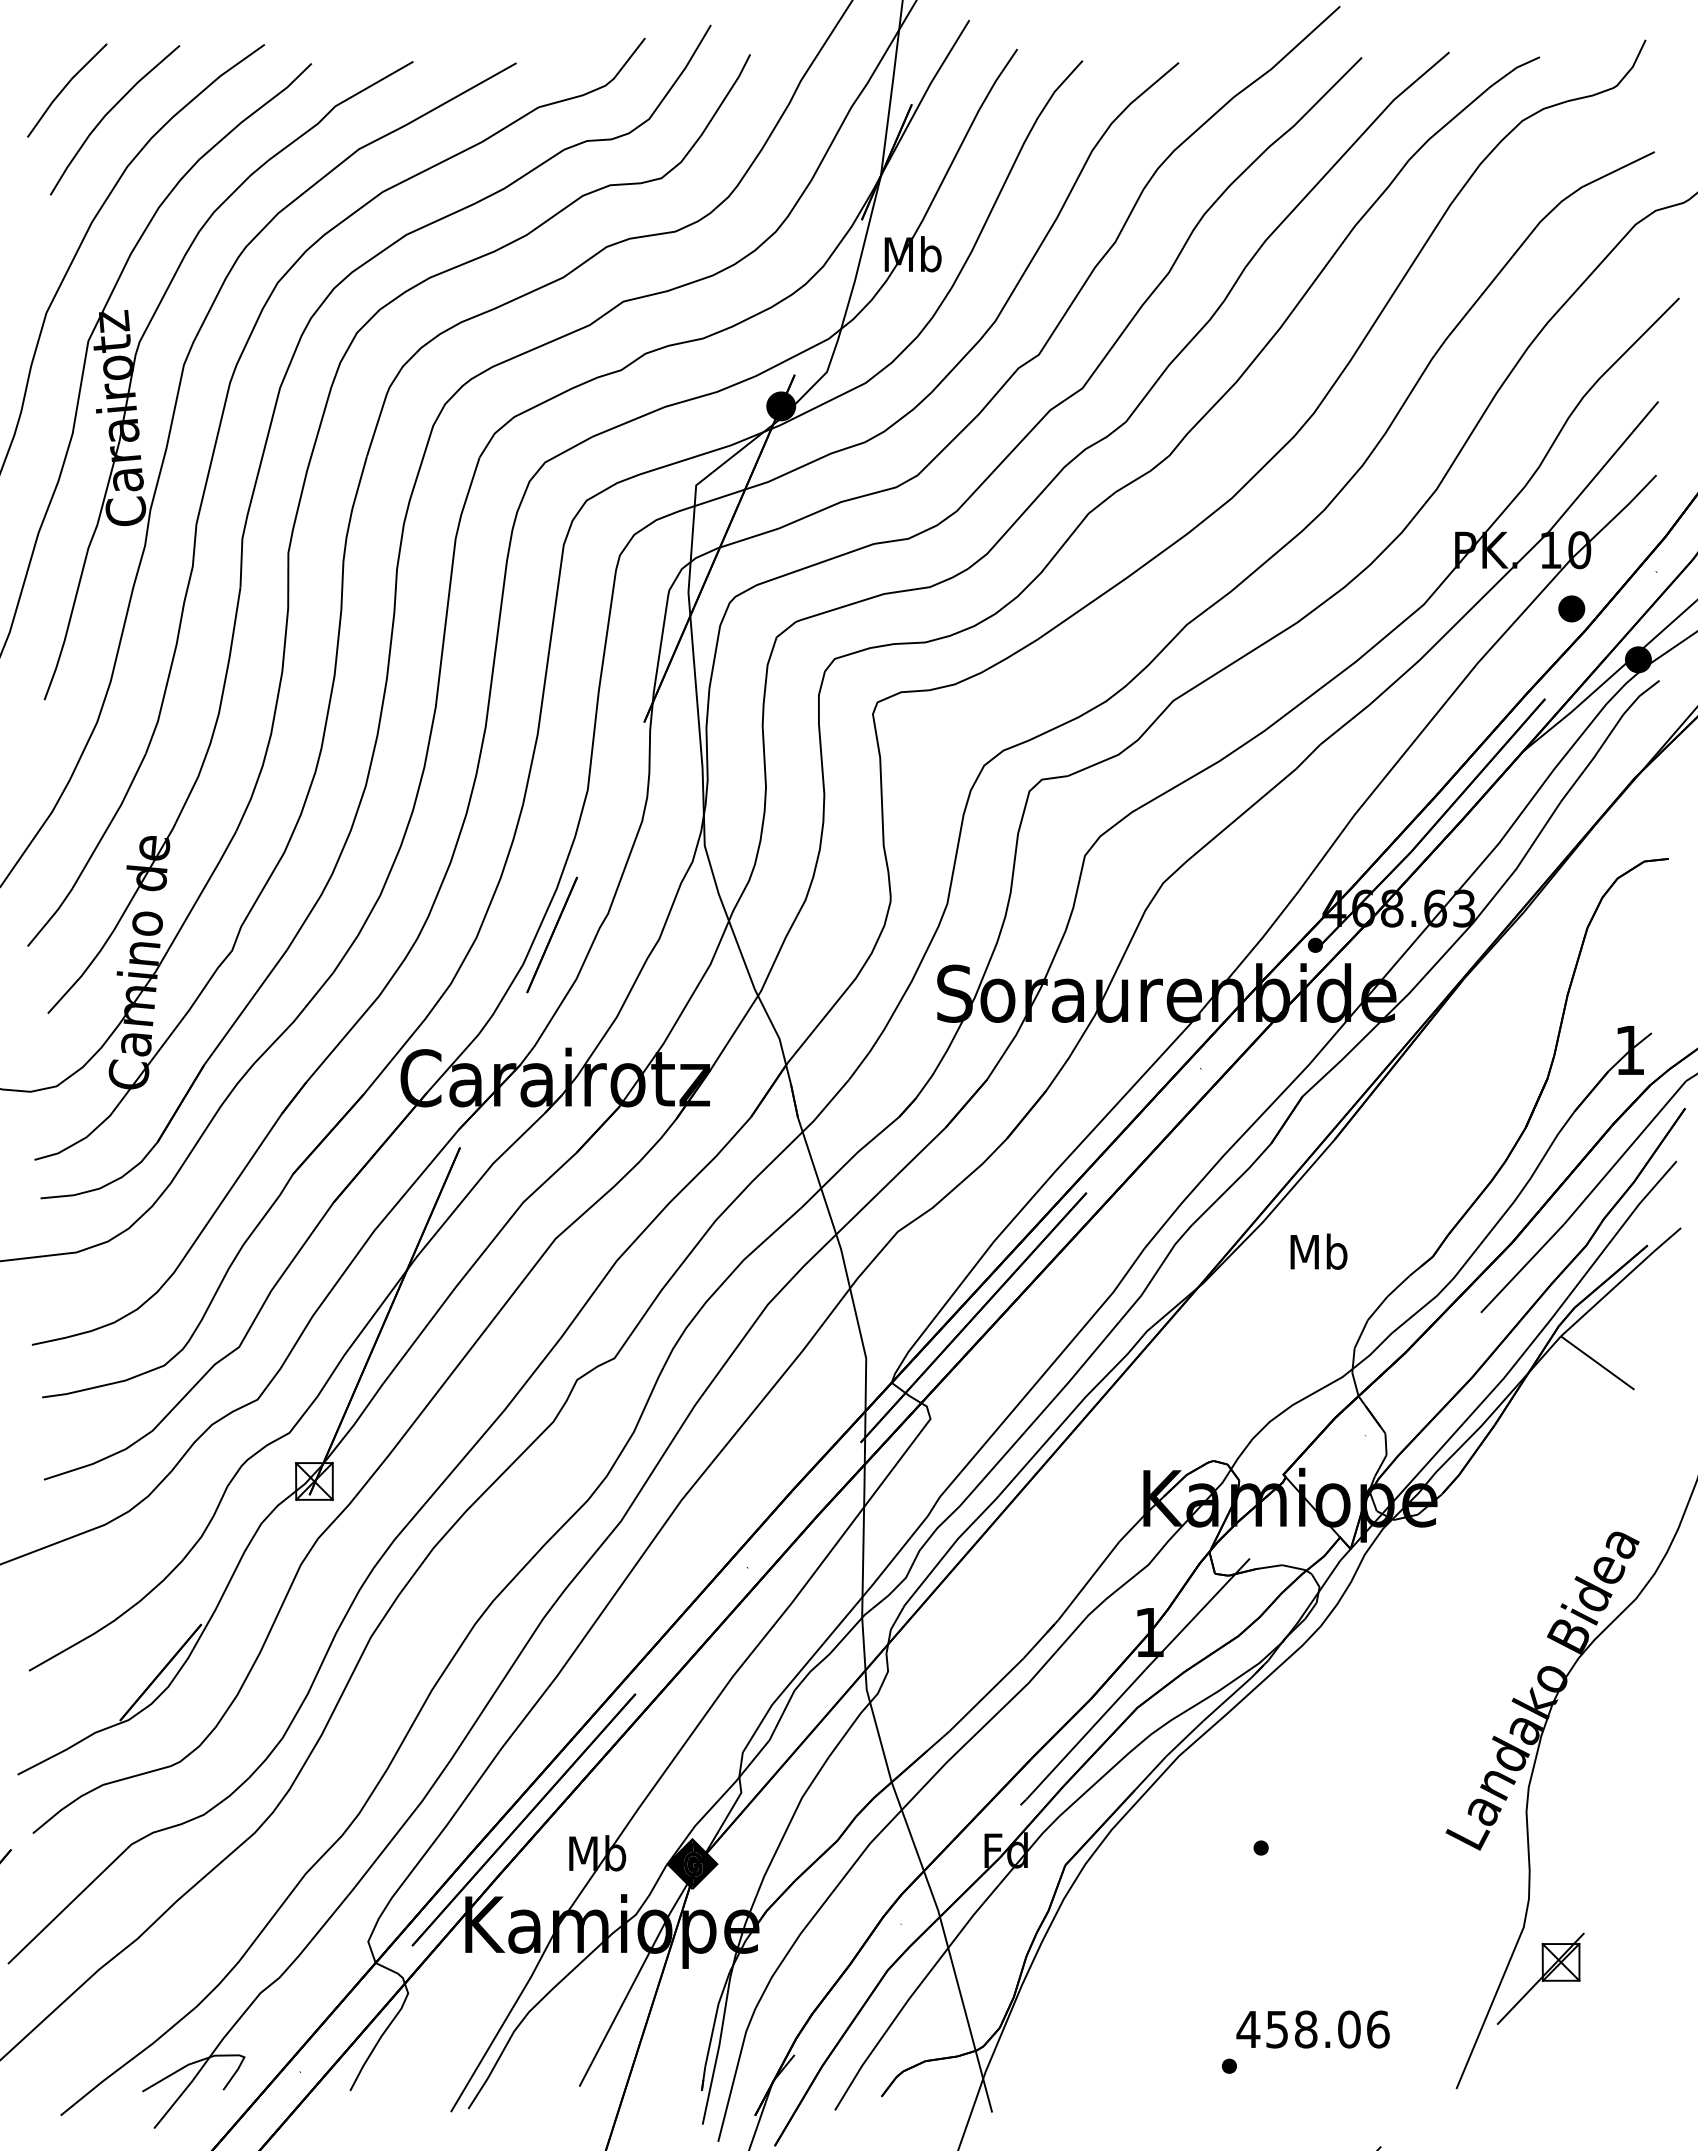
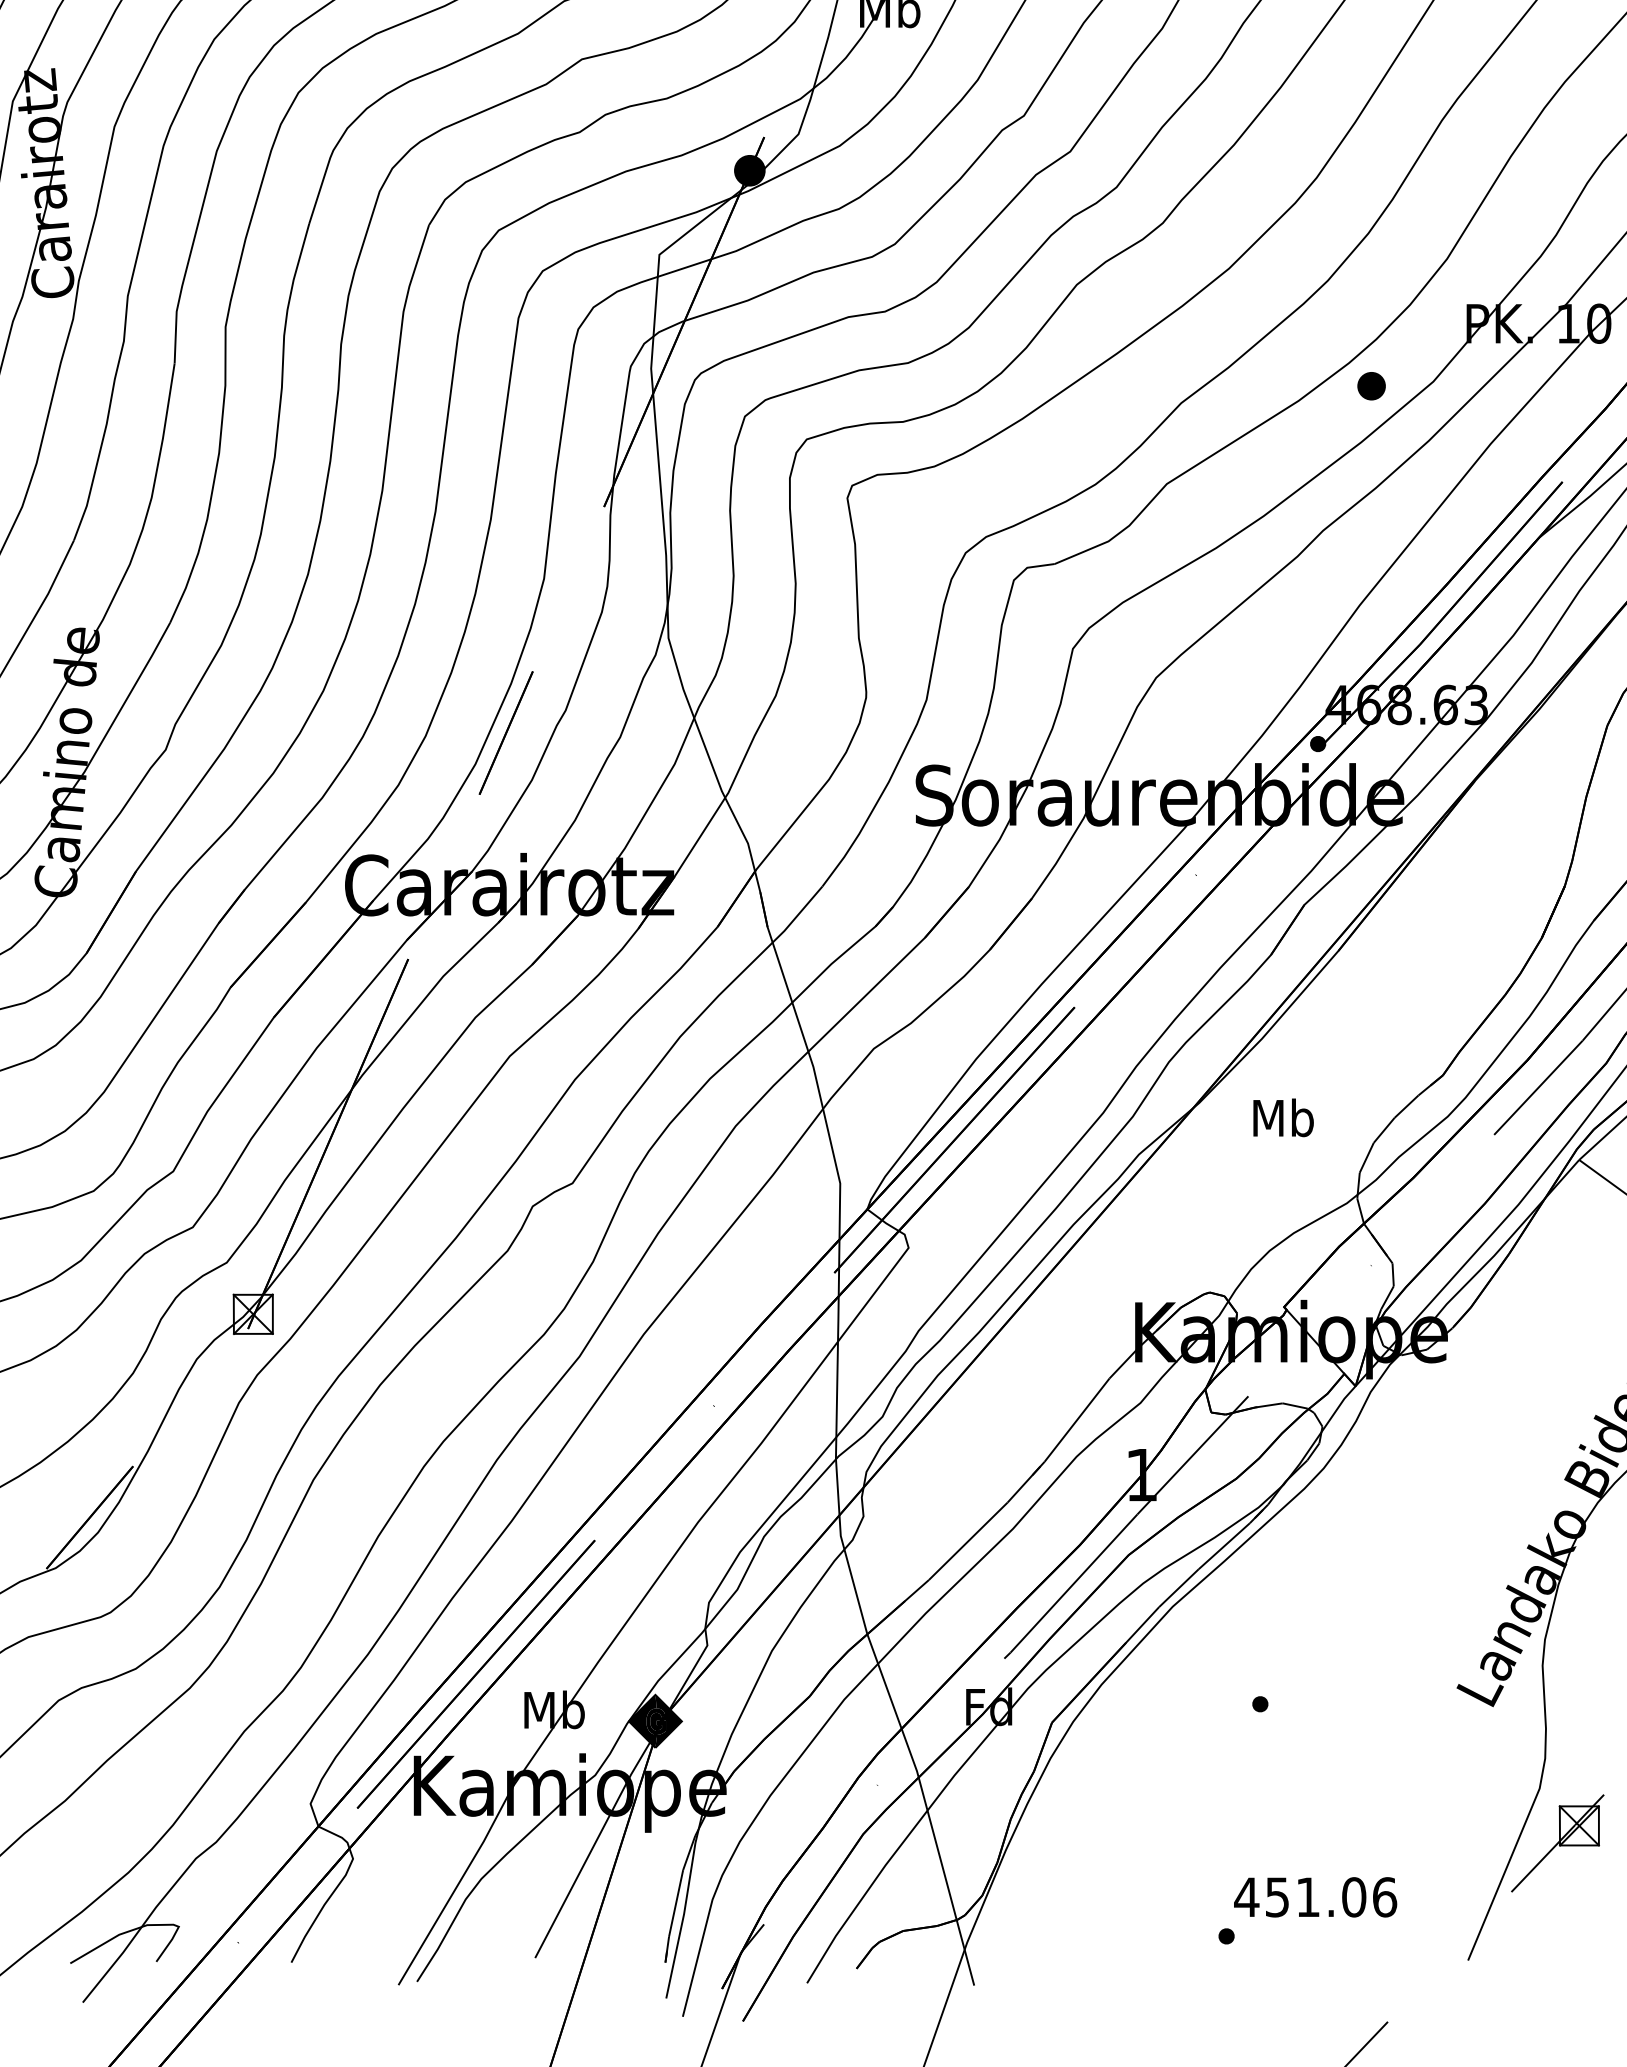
part: (1571, 608) -> (1371, 385), moved
text: (1318, 1251) -> (1283, 1117), moved
text: (1306, 2029) -> (1308, 1897), 458.06 -> 451.06

